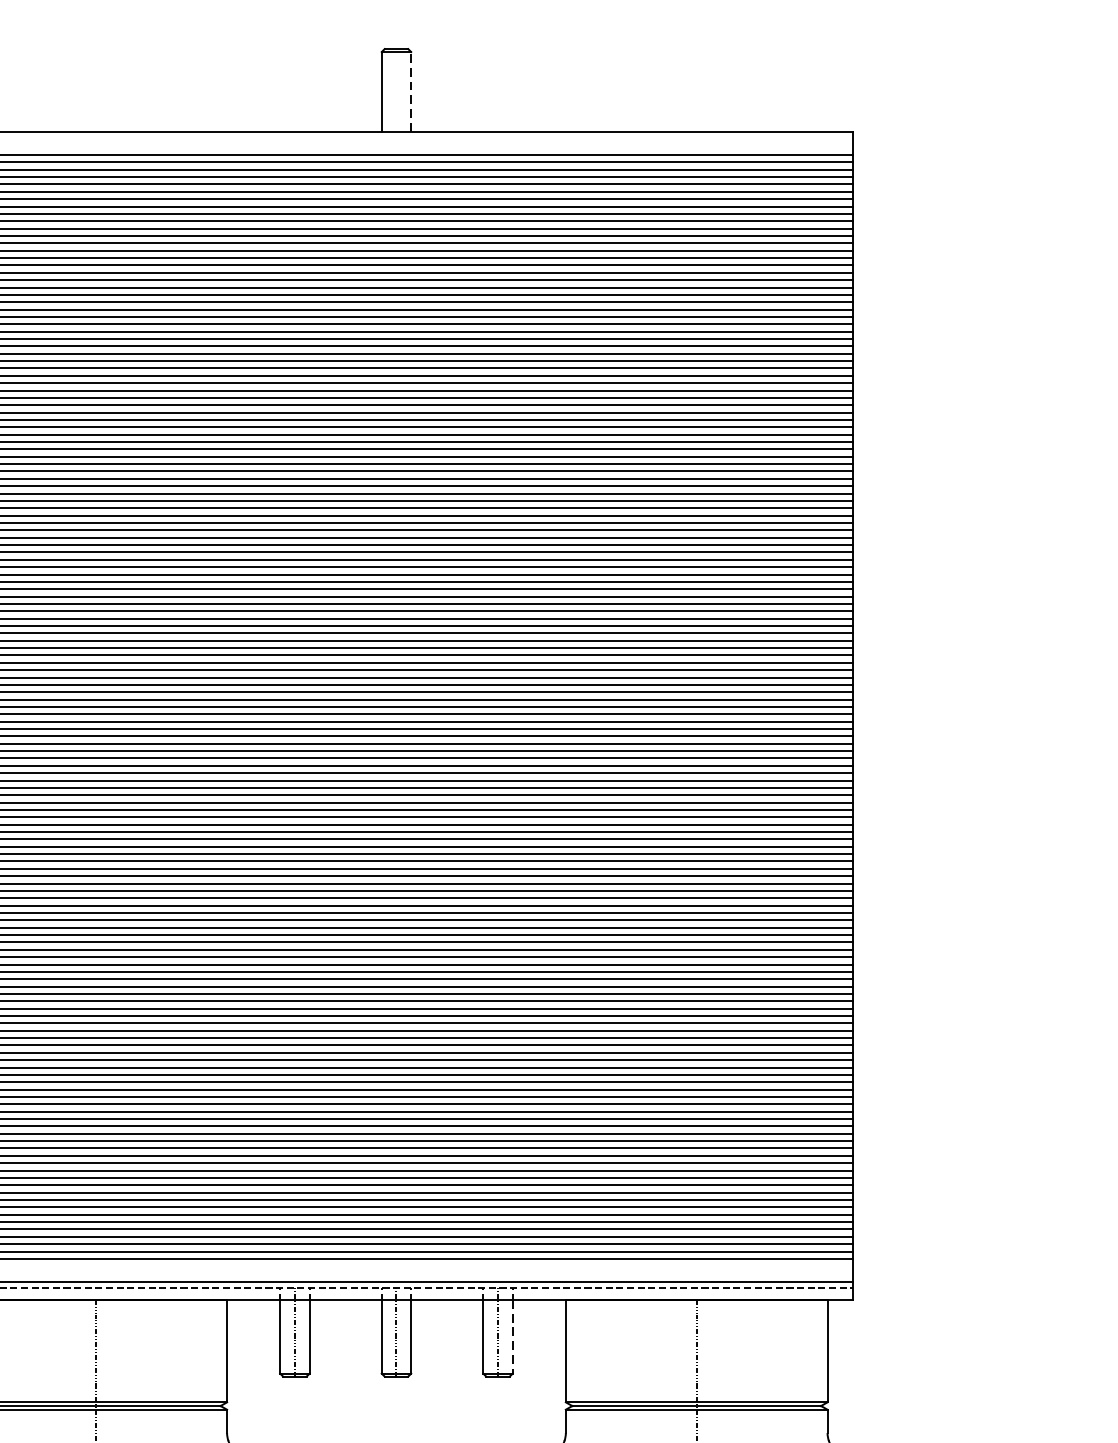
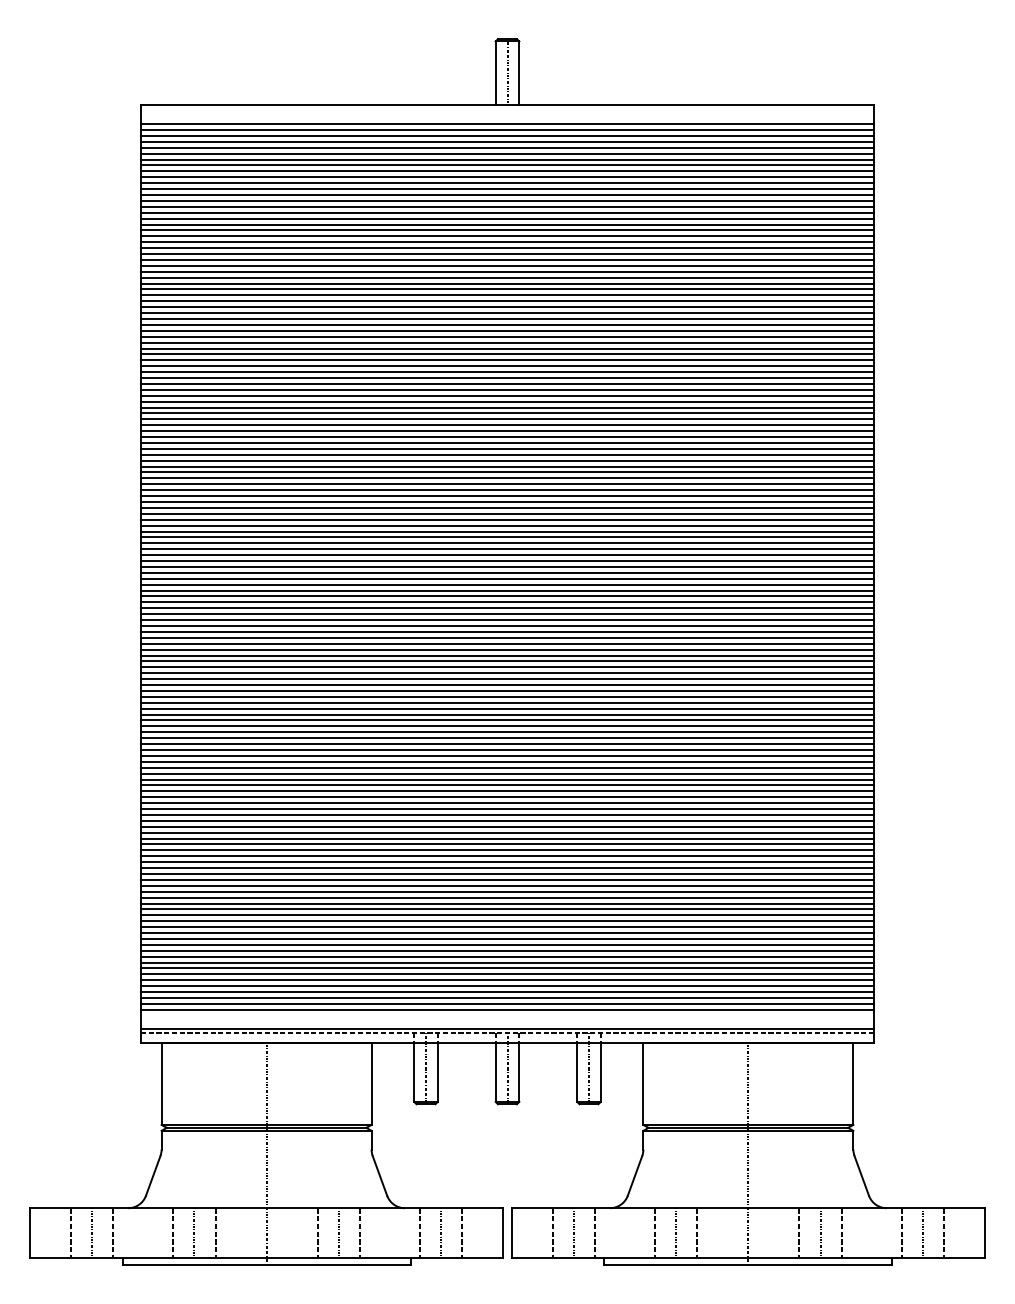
line: (396, 90) -> (507, 72), added
line: (411, 91) -> (519, 73), dashed -> solid
line: (512, 1336) -> (600, 1072), dashed -> solid

